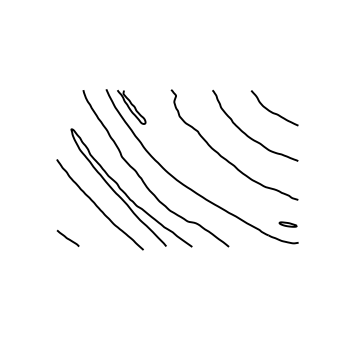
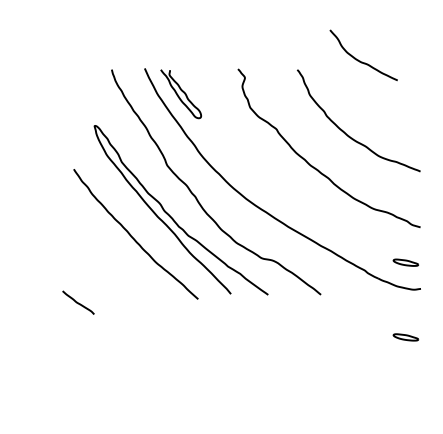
curve: (272, 111) -> (360, 60), moved
line: (67, 237) -> (77, 301), moved
part: (287, 276) -> (405, 337), added

